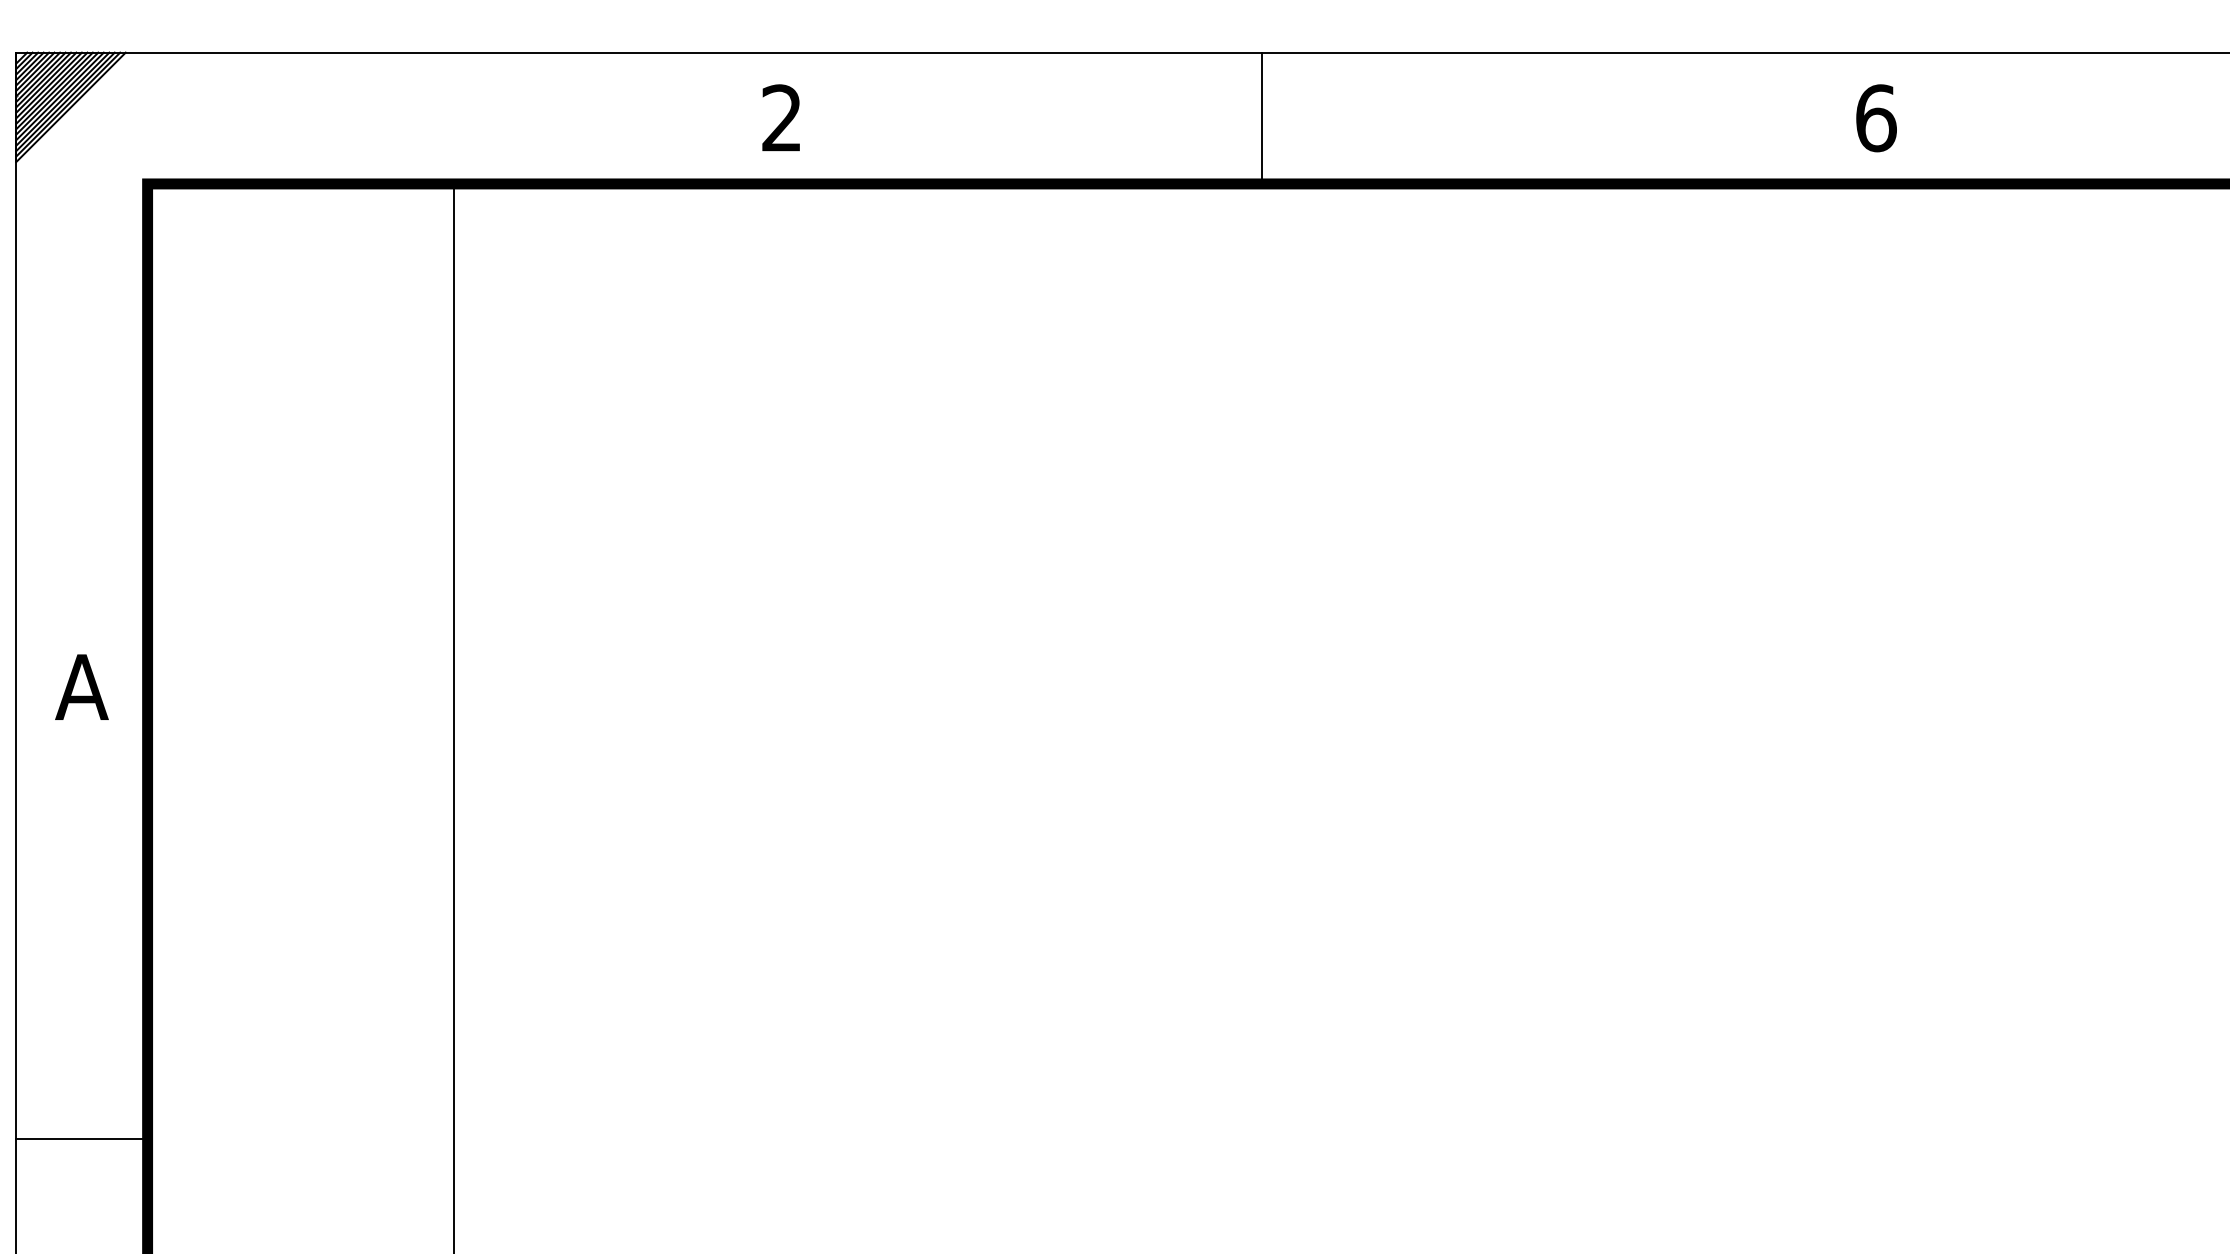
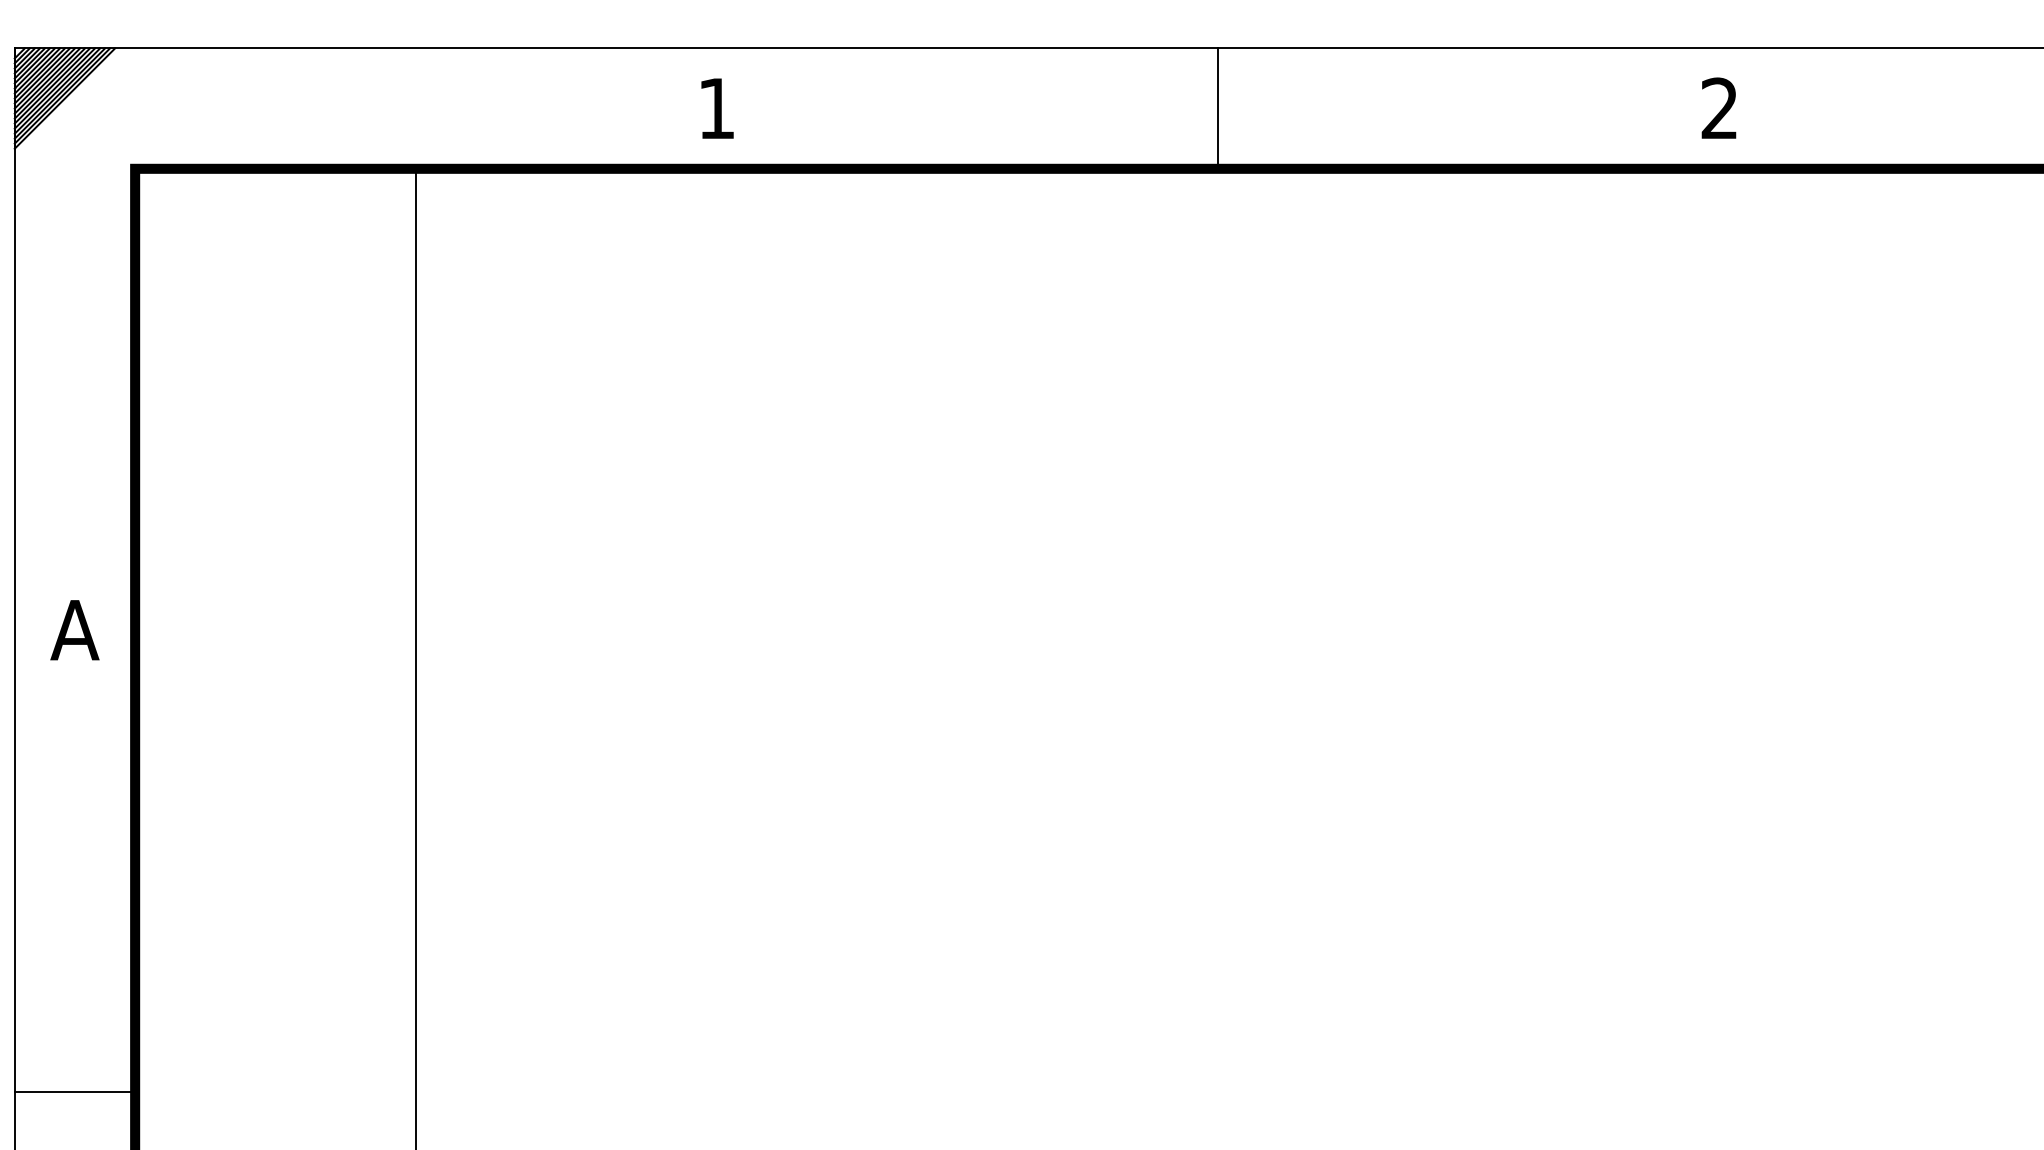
text: (780, 117) -> (715, 107), 2 -> 1
line: (1261, 118) -> (1218, 108), moved
text: (1875, 118) -> (1719, 108), 6 -> 2
line: (81, 1139) -> (74, 1091), moved

